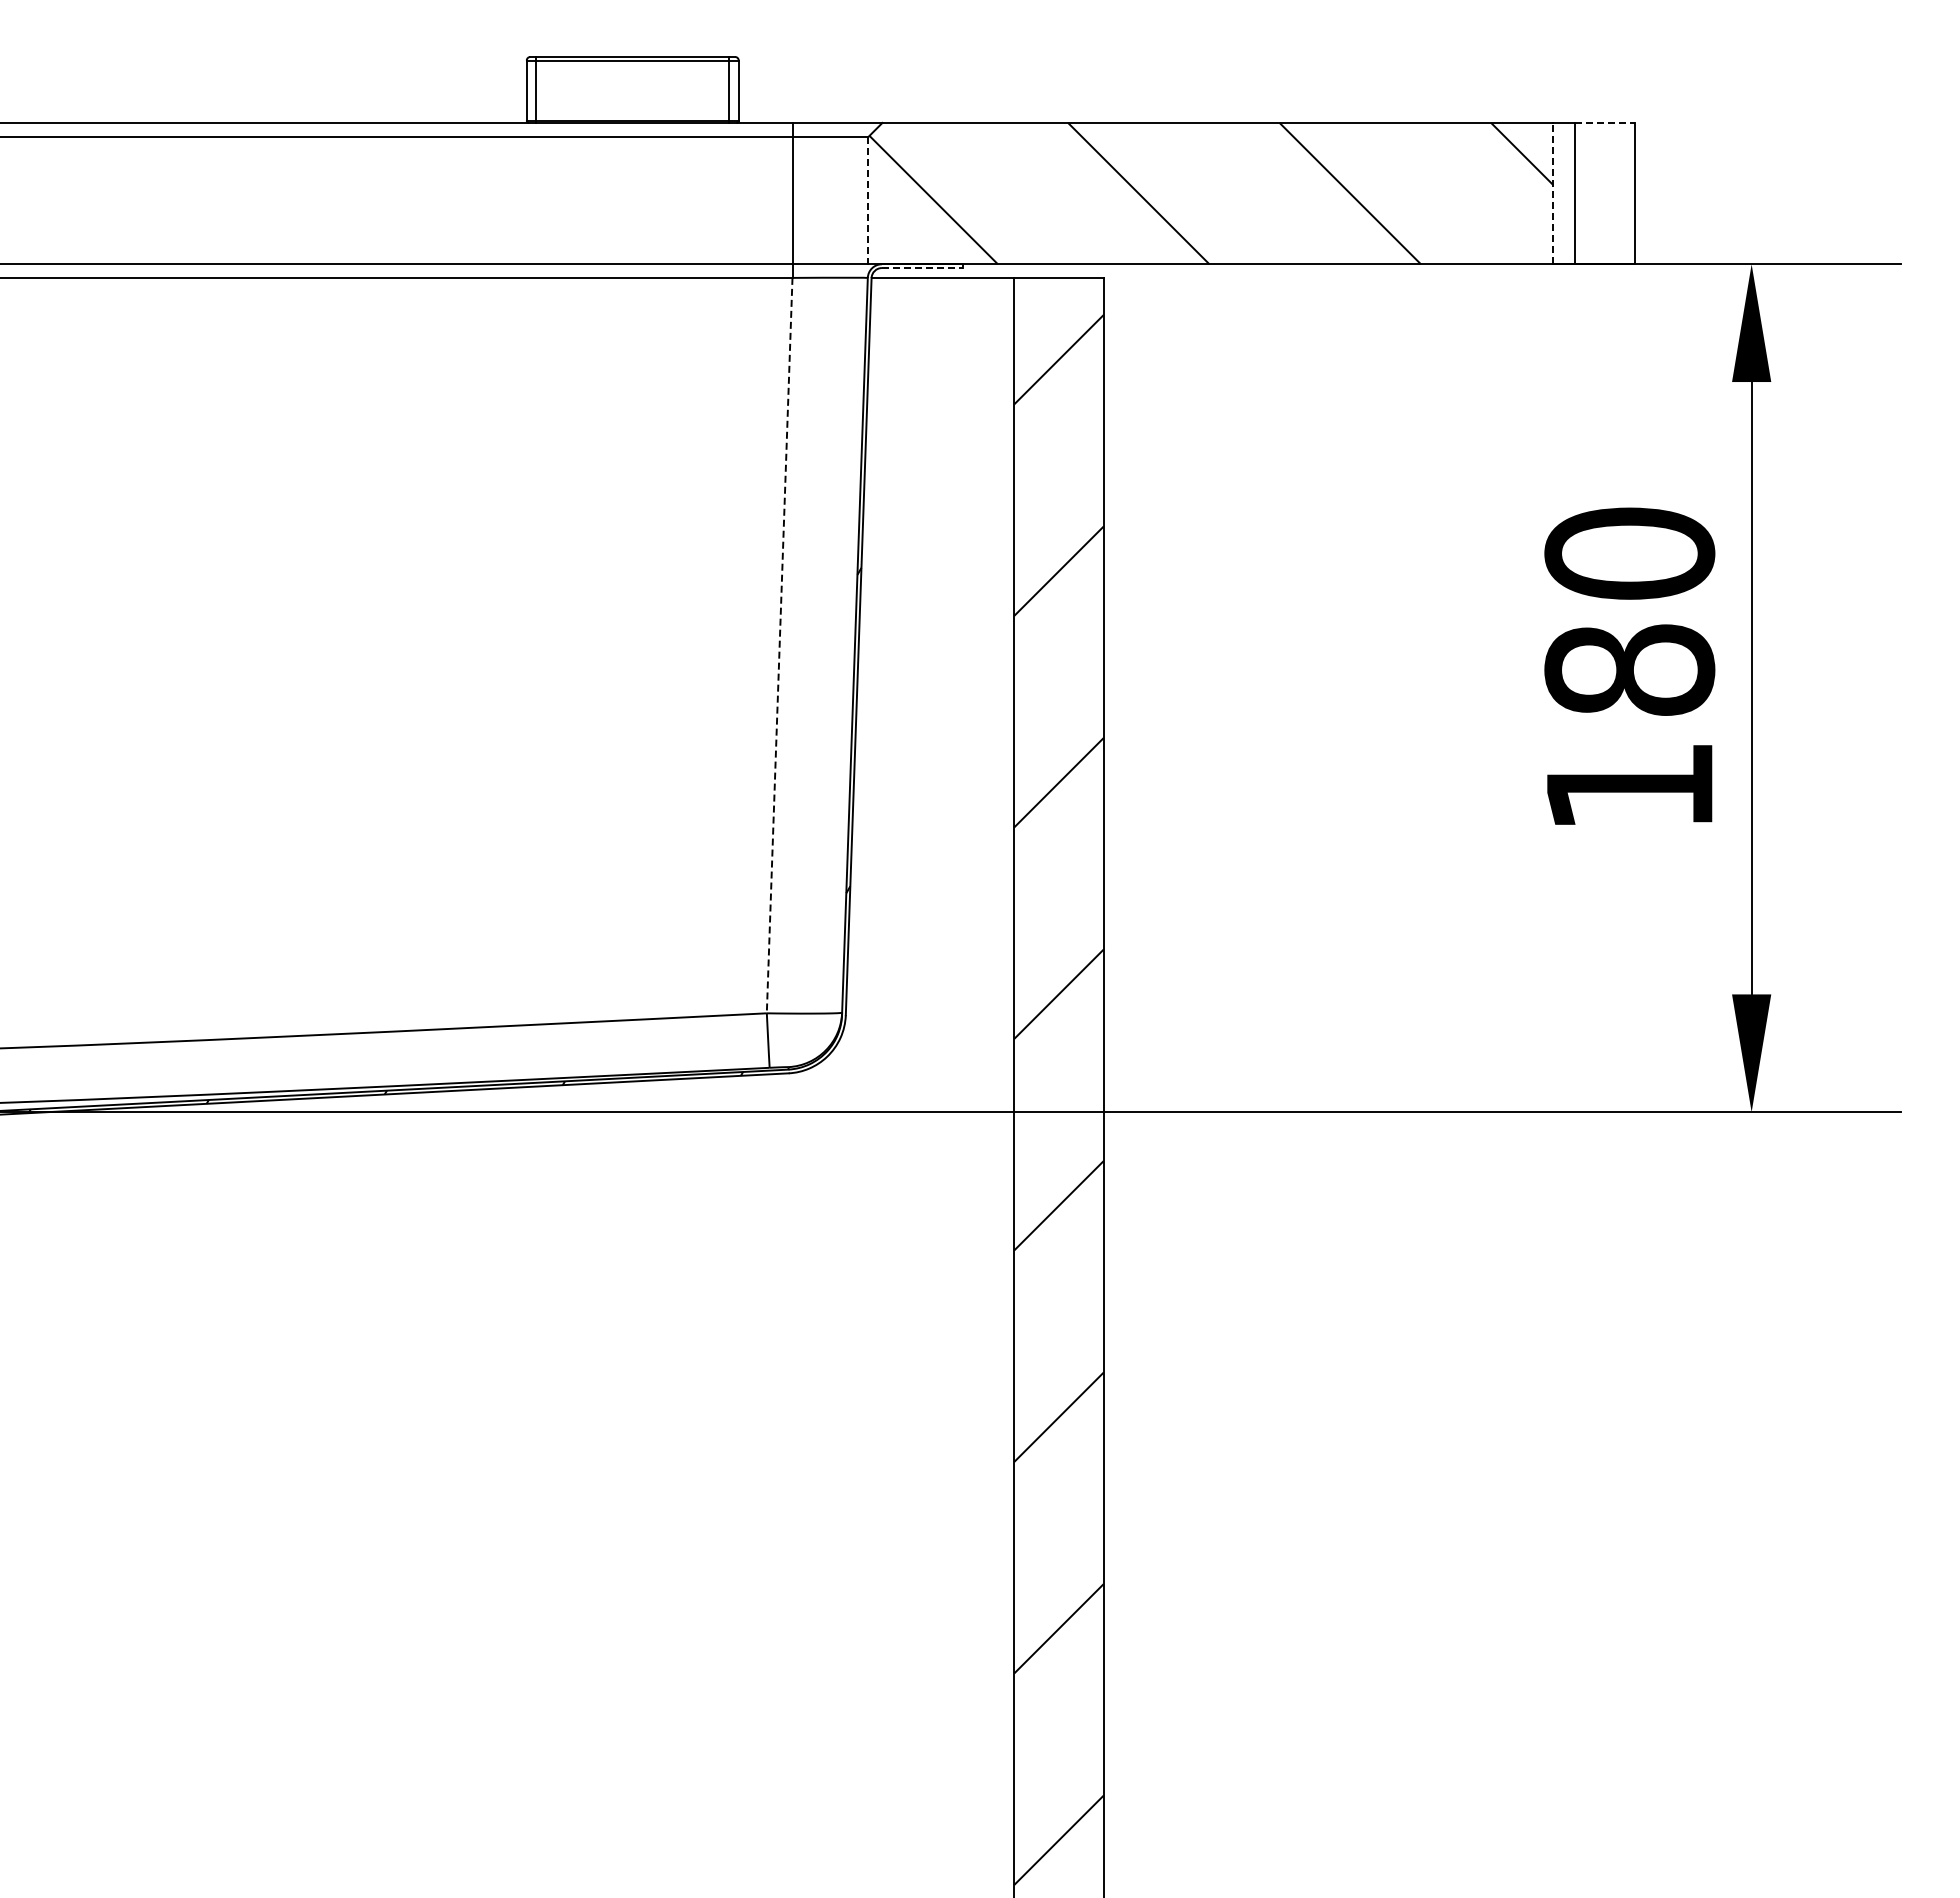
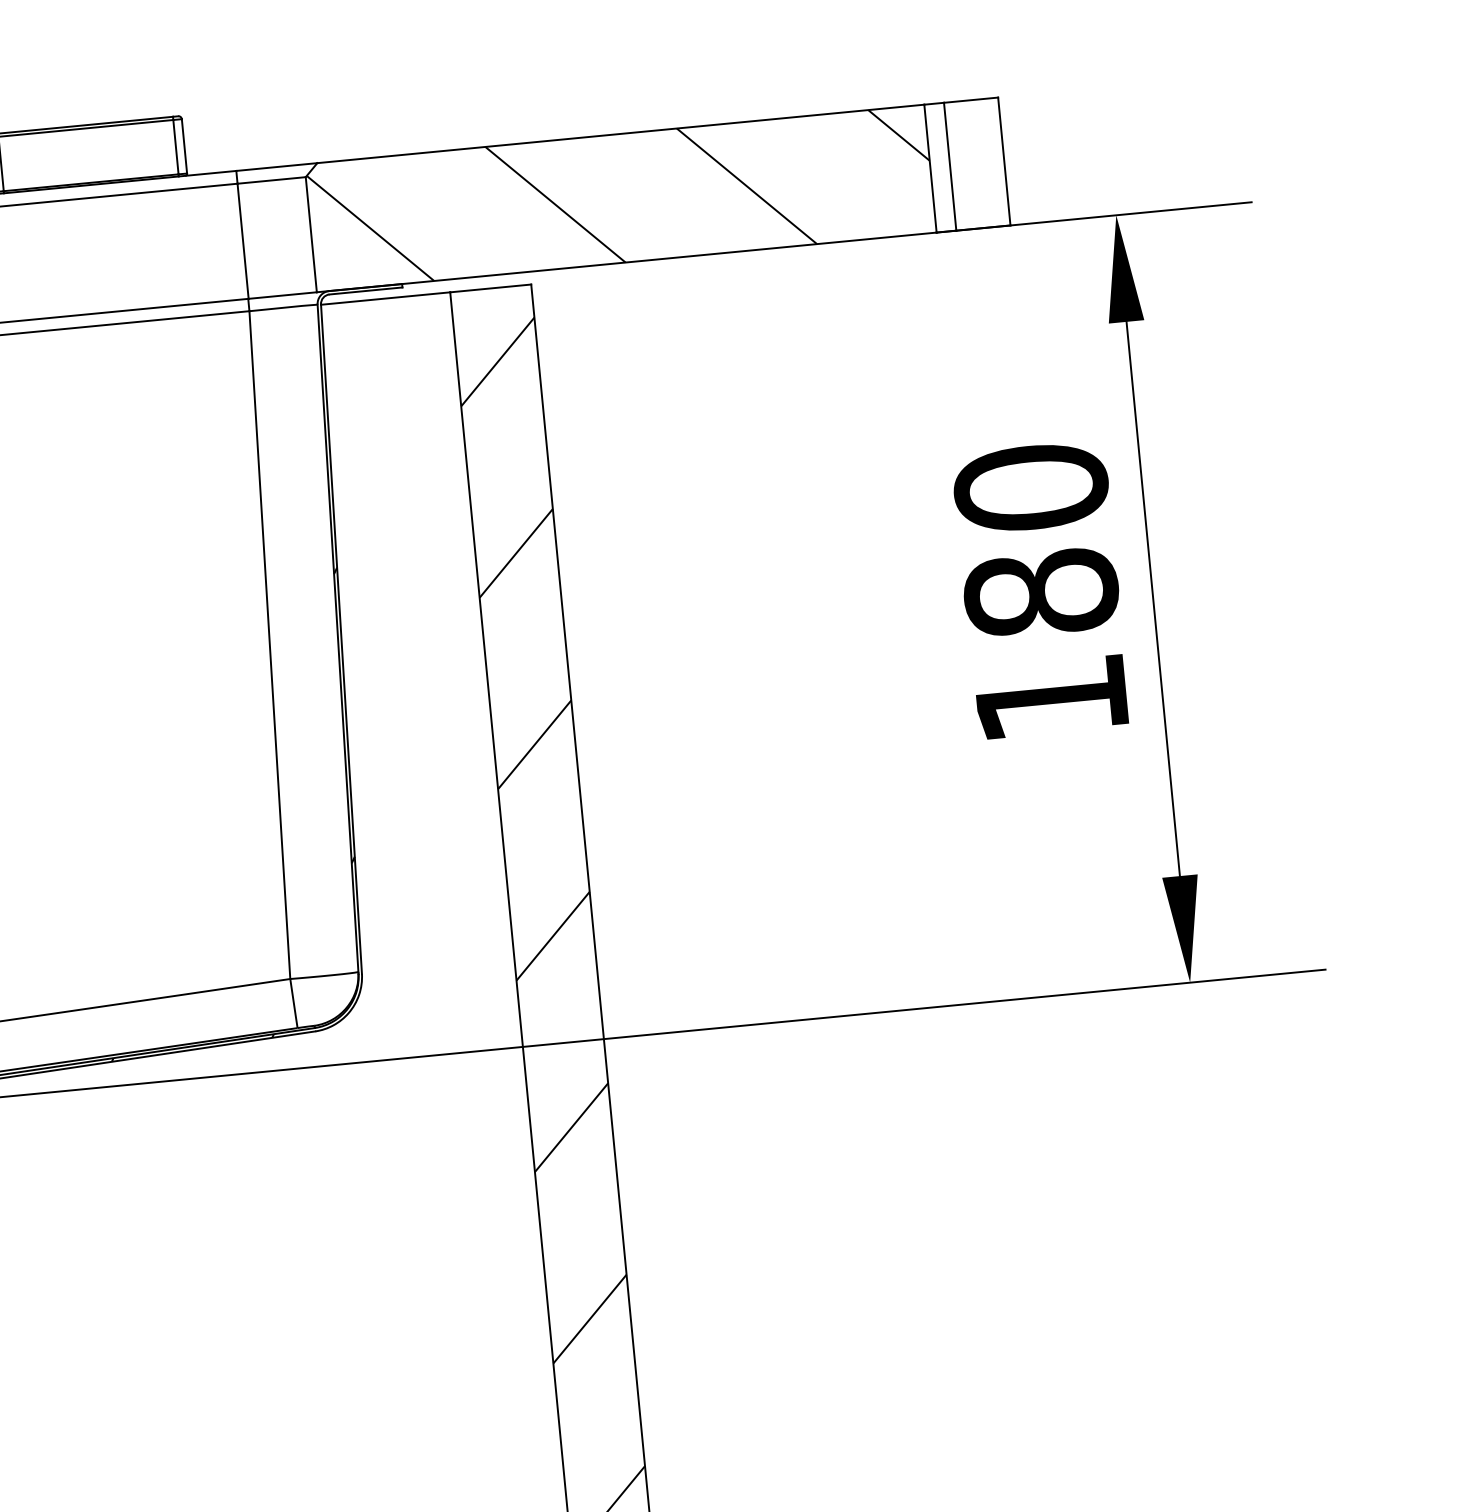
line: (1604, 122) -> (970, 99), dashed -> solid
line: (1553, 193) -> (930, 168), dashed -> solid
line: (868, 200) -> (311, 234), dashed -> solid
line: (922, 268) -> (366, 291), dashed -> solid
line: (779, 645) -> (269, 645), dashed -> solid

